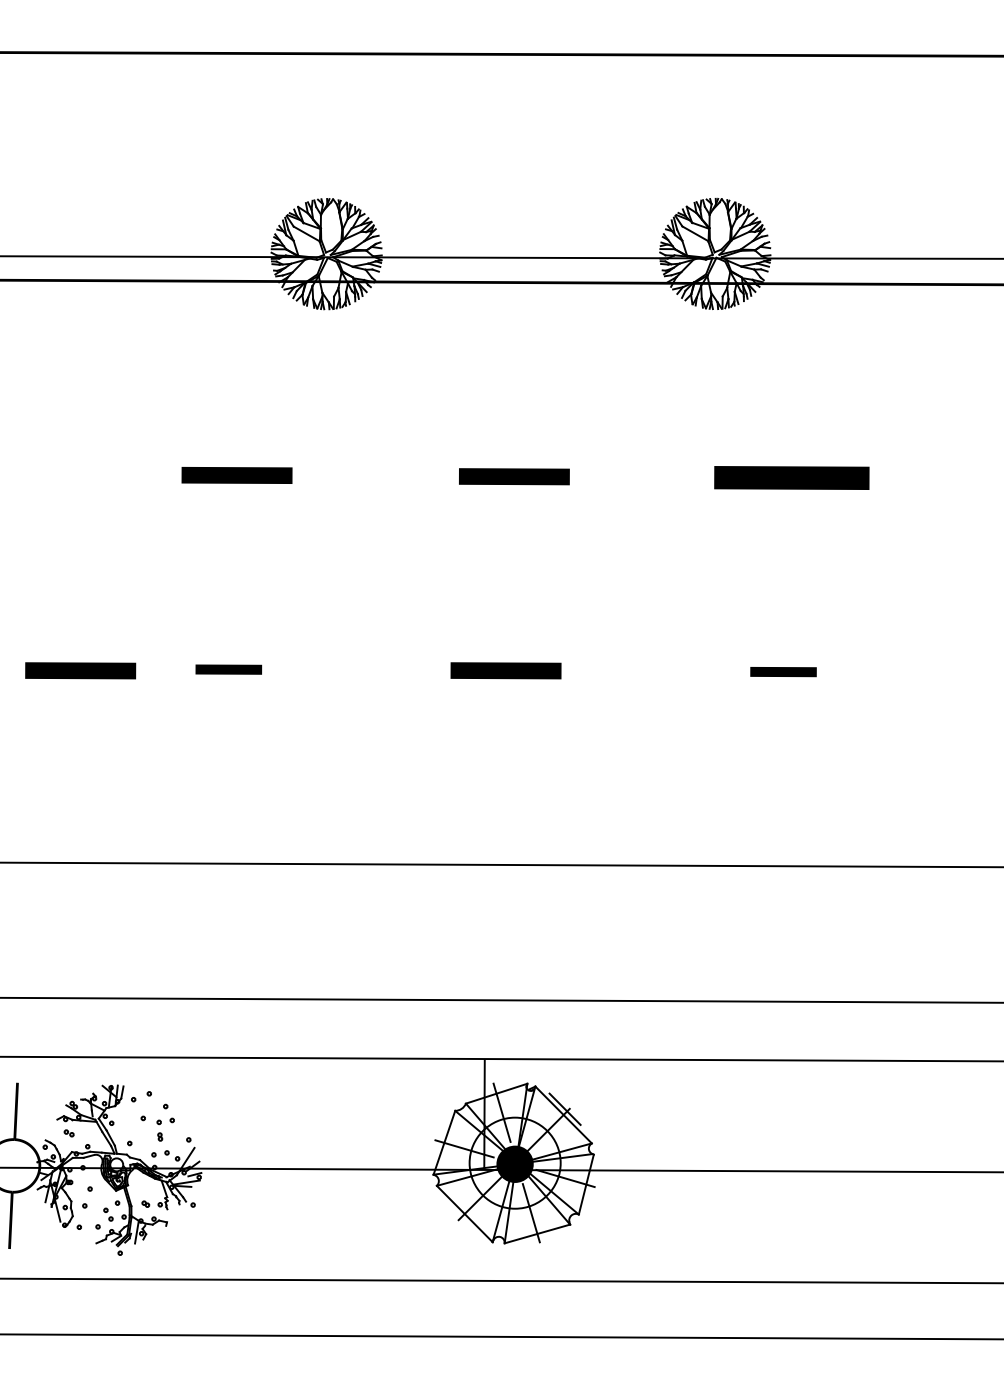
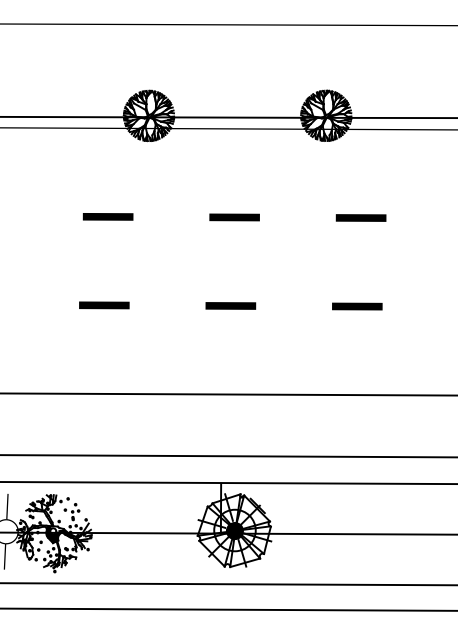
part: (790, 476) -> (360, 217), size x0.71
part: (79, 669) -> (36, 305), removed
part: (229, 669) -> (104, 305), size x1.67
part: (783, 671) -> (357, 306), size x1.67

